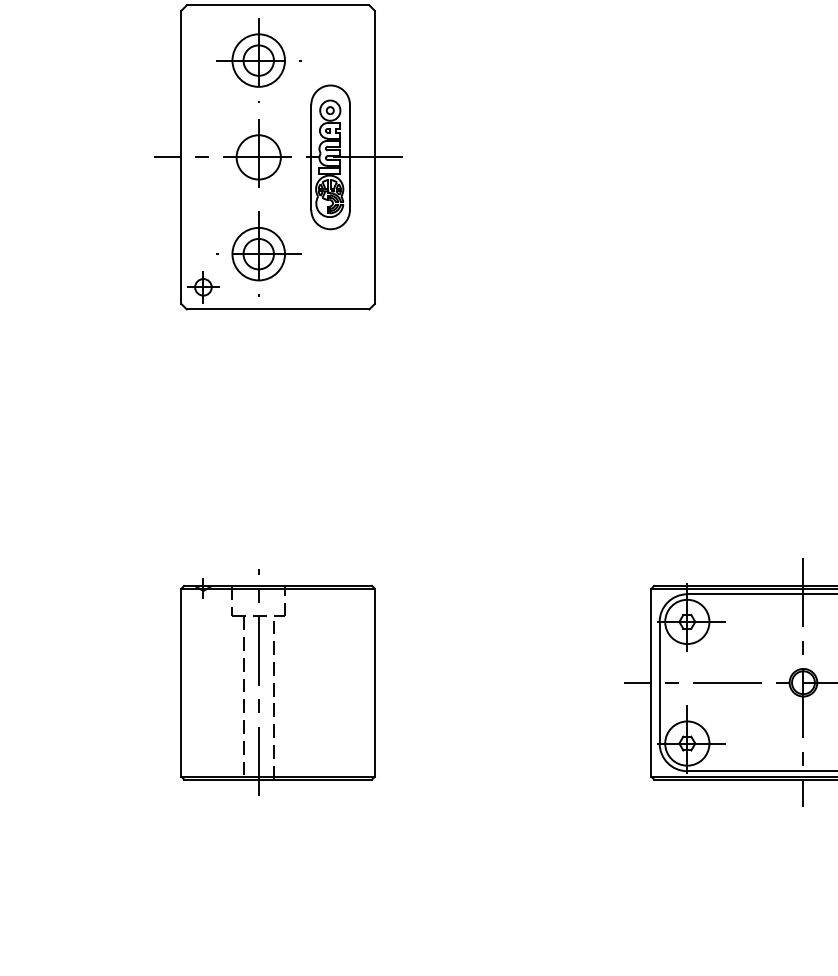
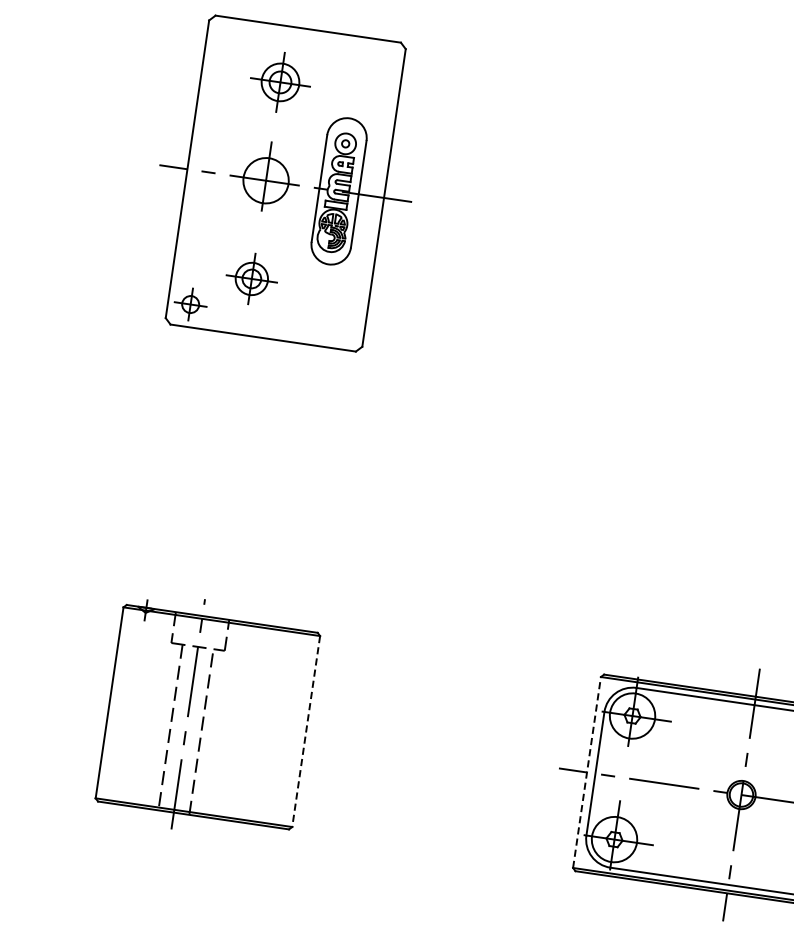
part: (258, 60) -> (280, 82), size x0.7
part: (258, 253) -> (251, 278), size x0.6
line: (651, 682) -> (587, 772), solid -> dashed
line: (374, 683) -> (305, 732), solid -> dashed

